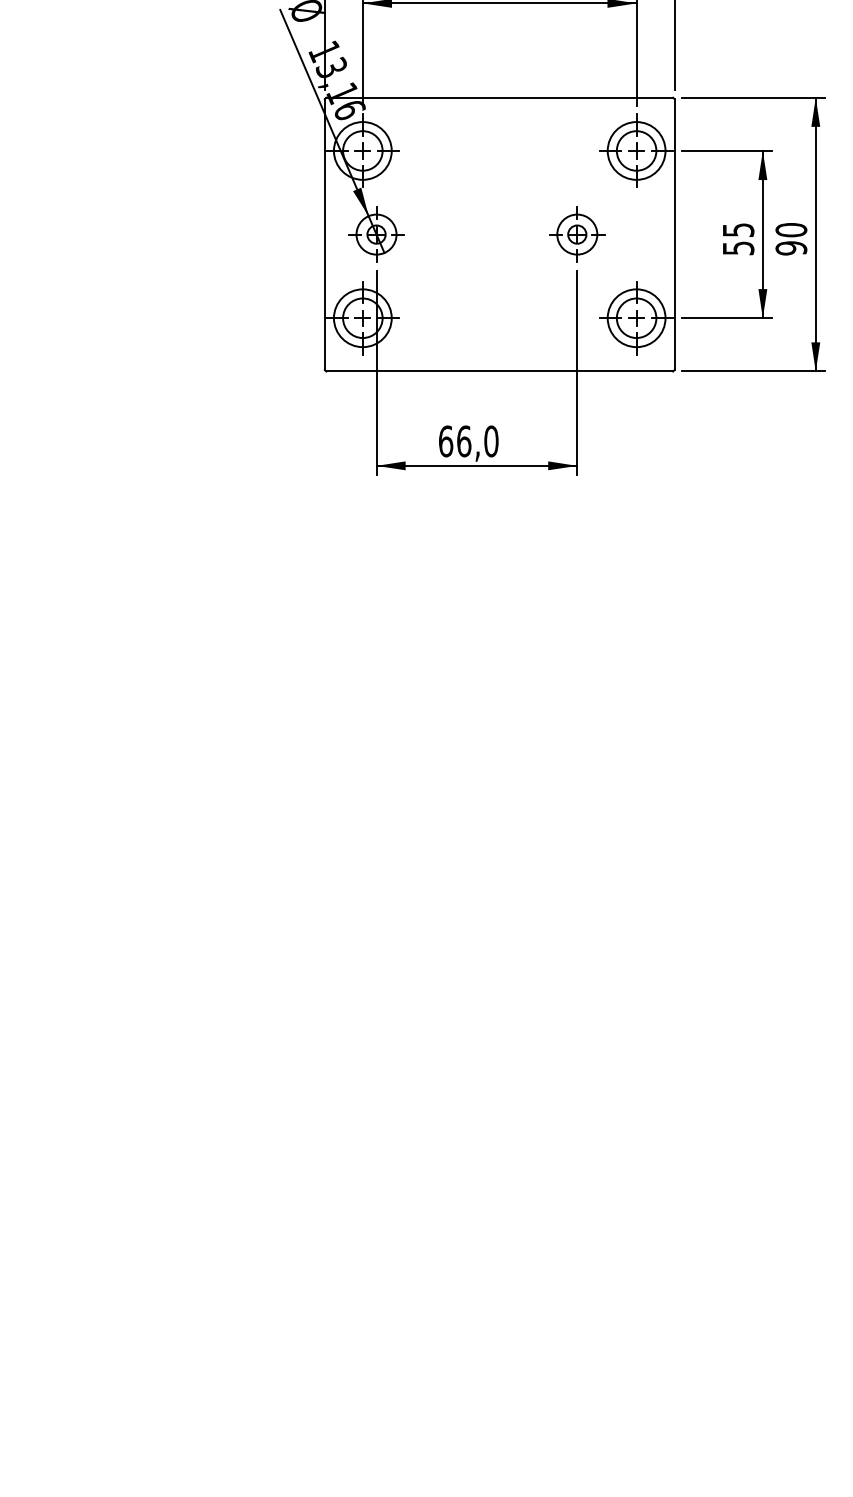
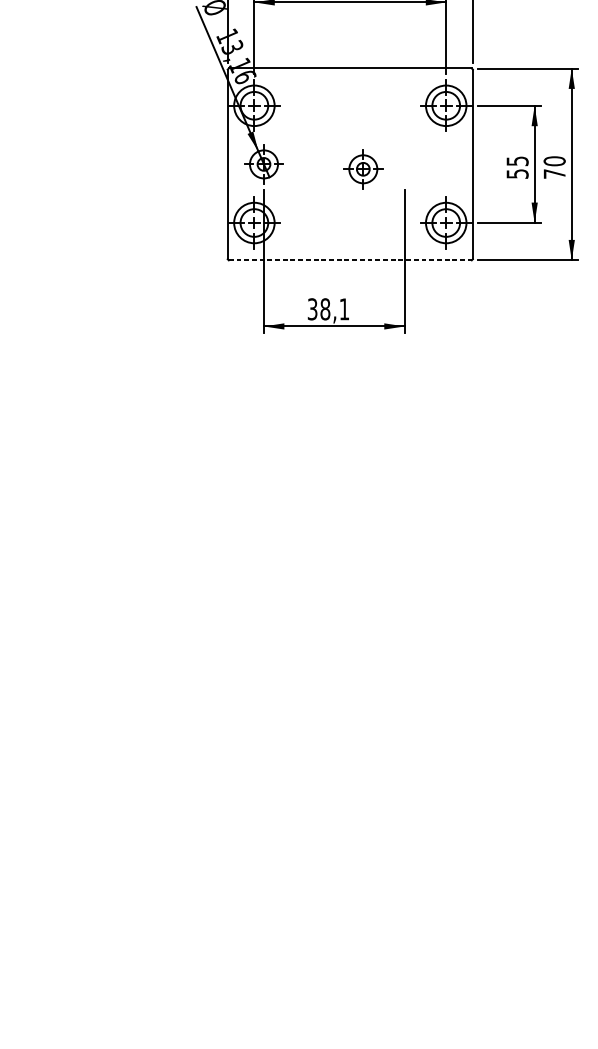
part: (577, 234) -> (363, 169), moved
text: (791, 248) -> (554, 174), 90 -> 70
line: (500, 371) -> (350, 260), solid -> dashed
text: (468, 441) -> (328, 309), 66,0 -> 38,1

